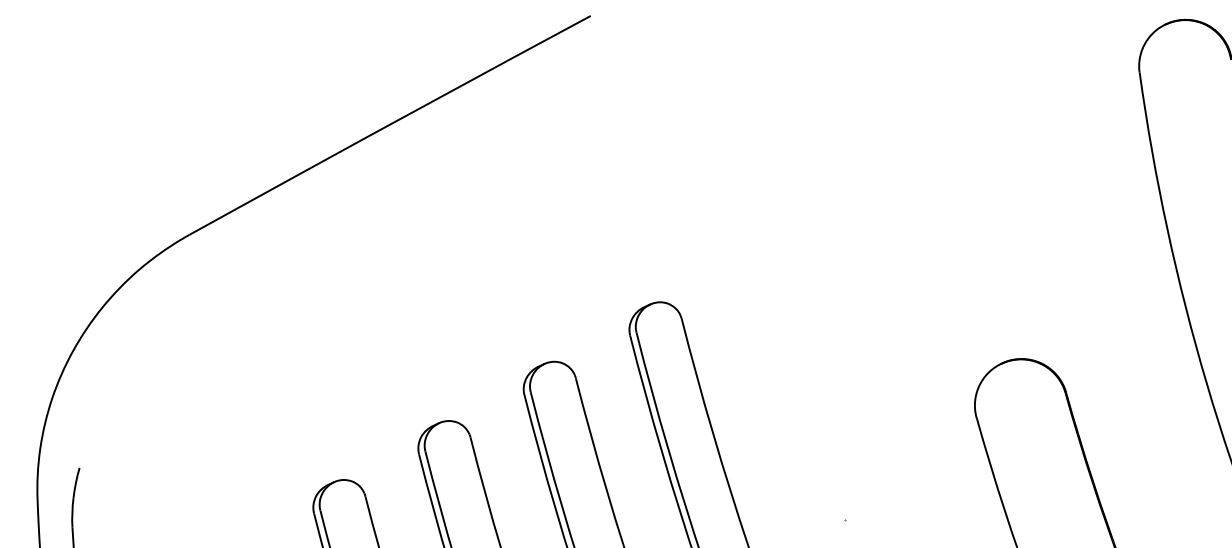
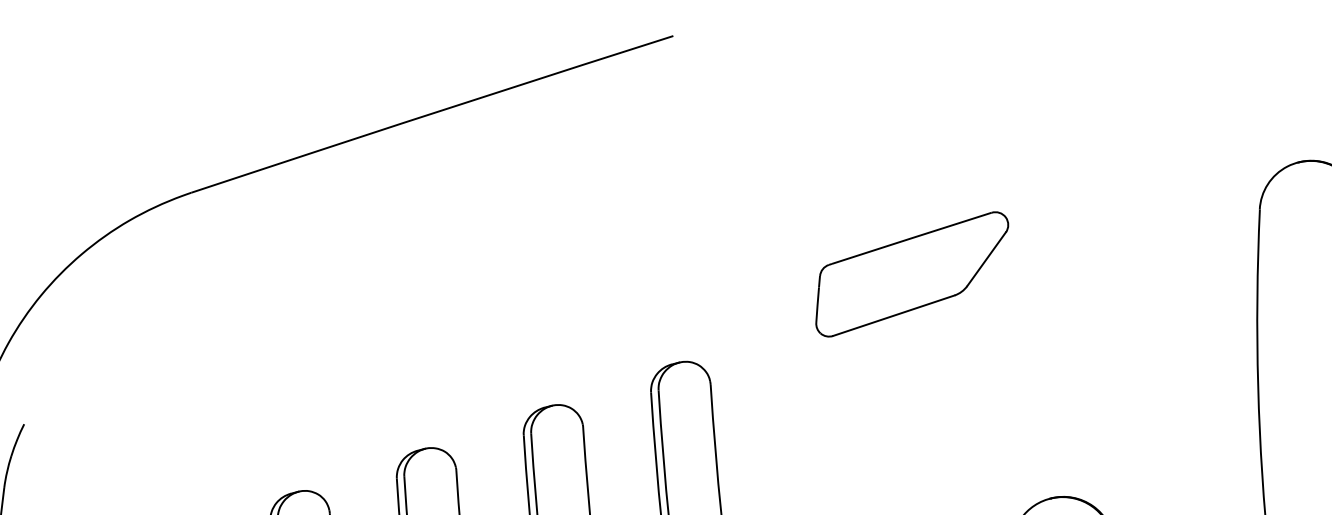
part: (839, 187) -> (909, 273), added

